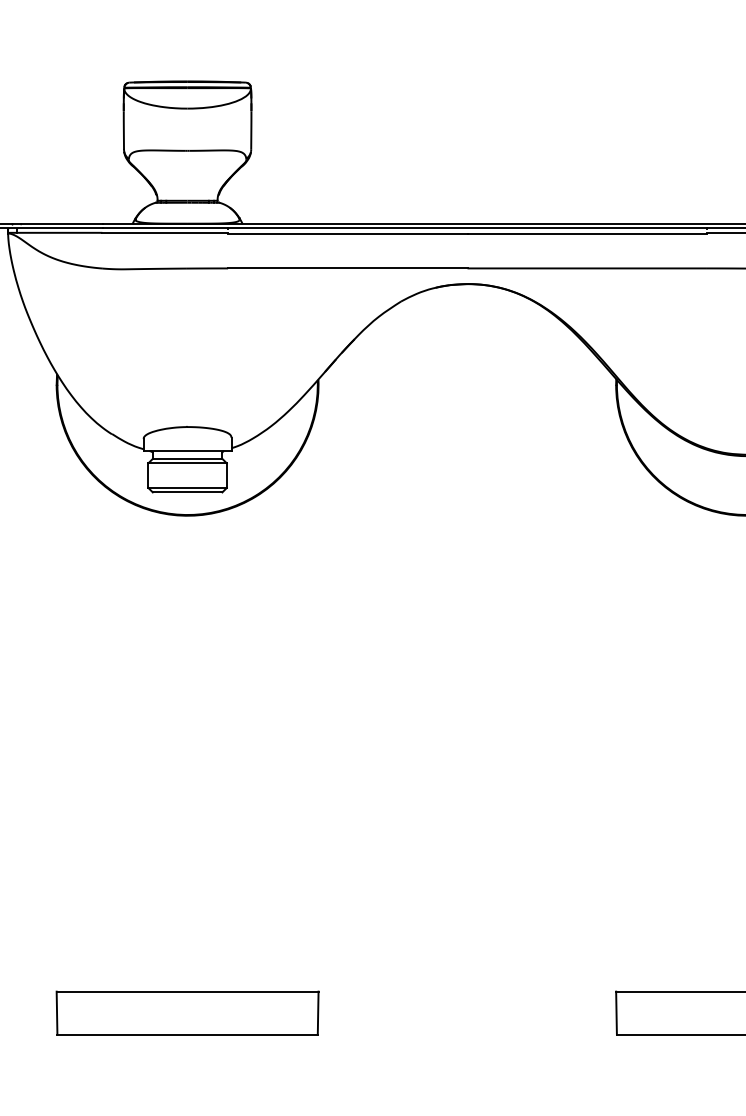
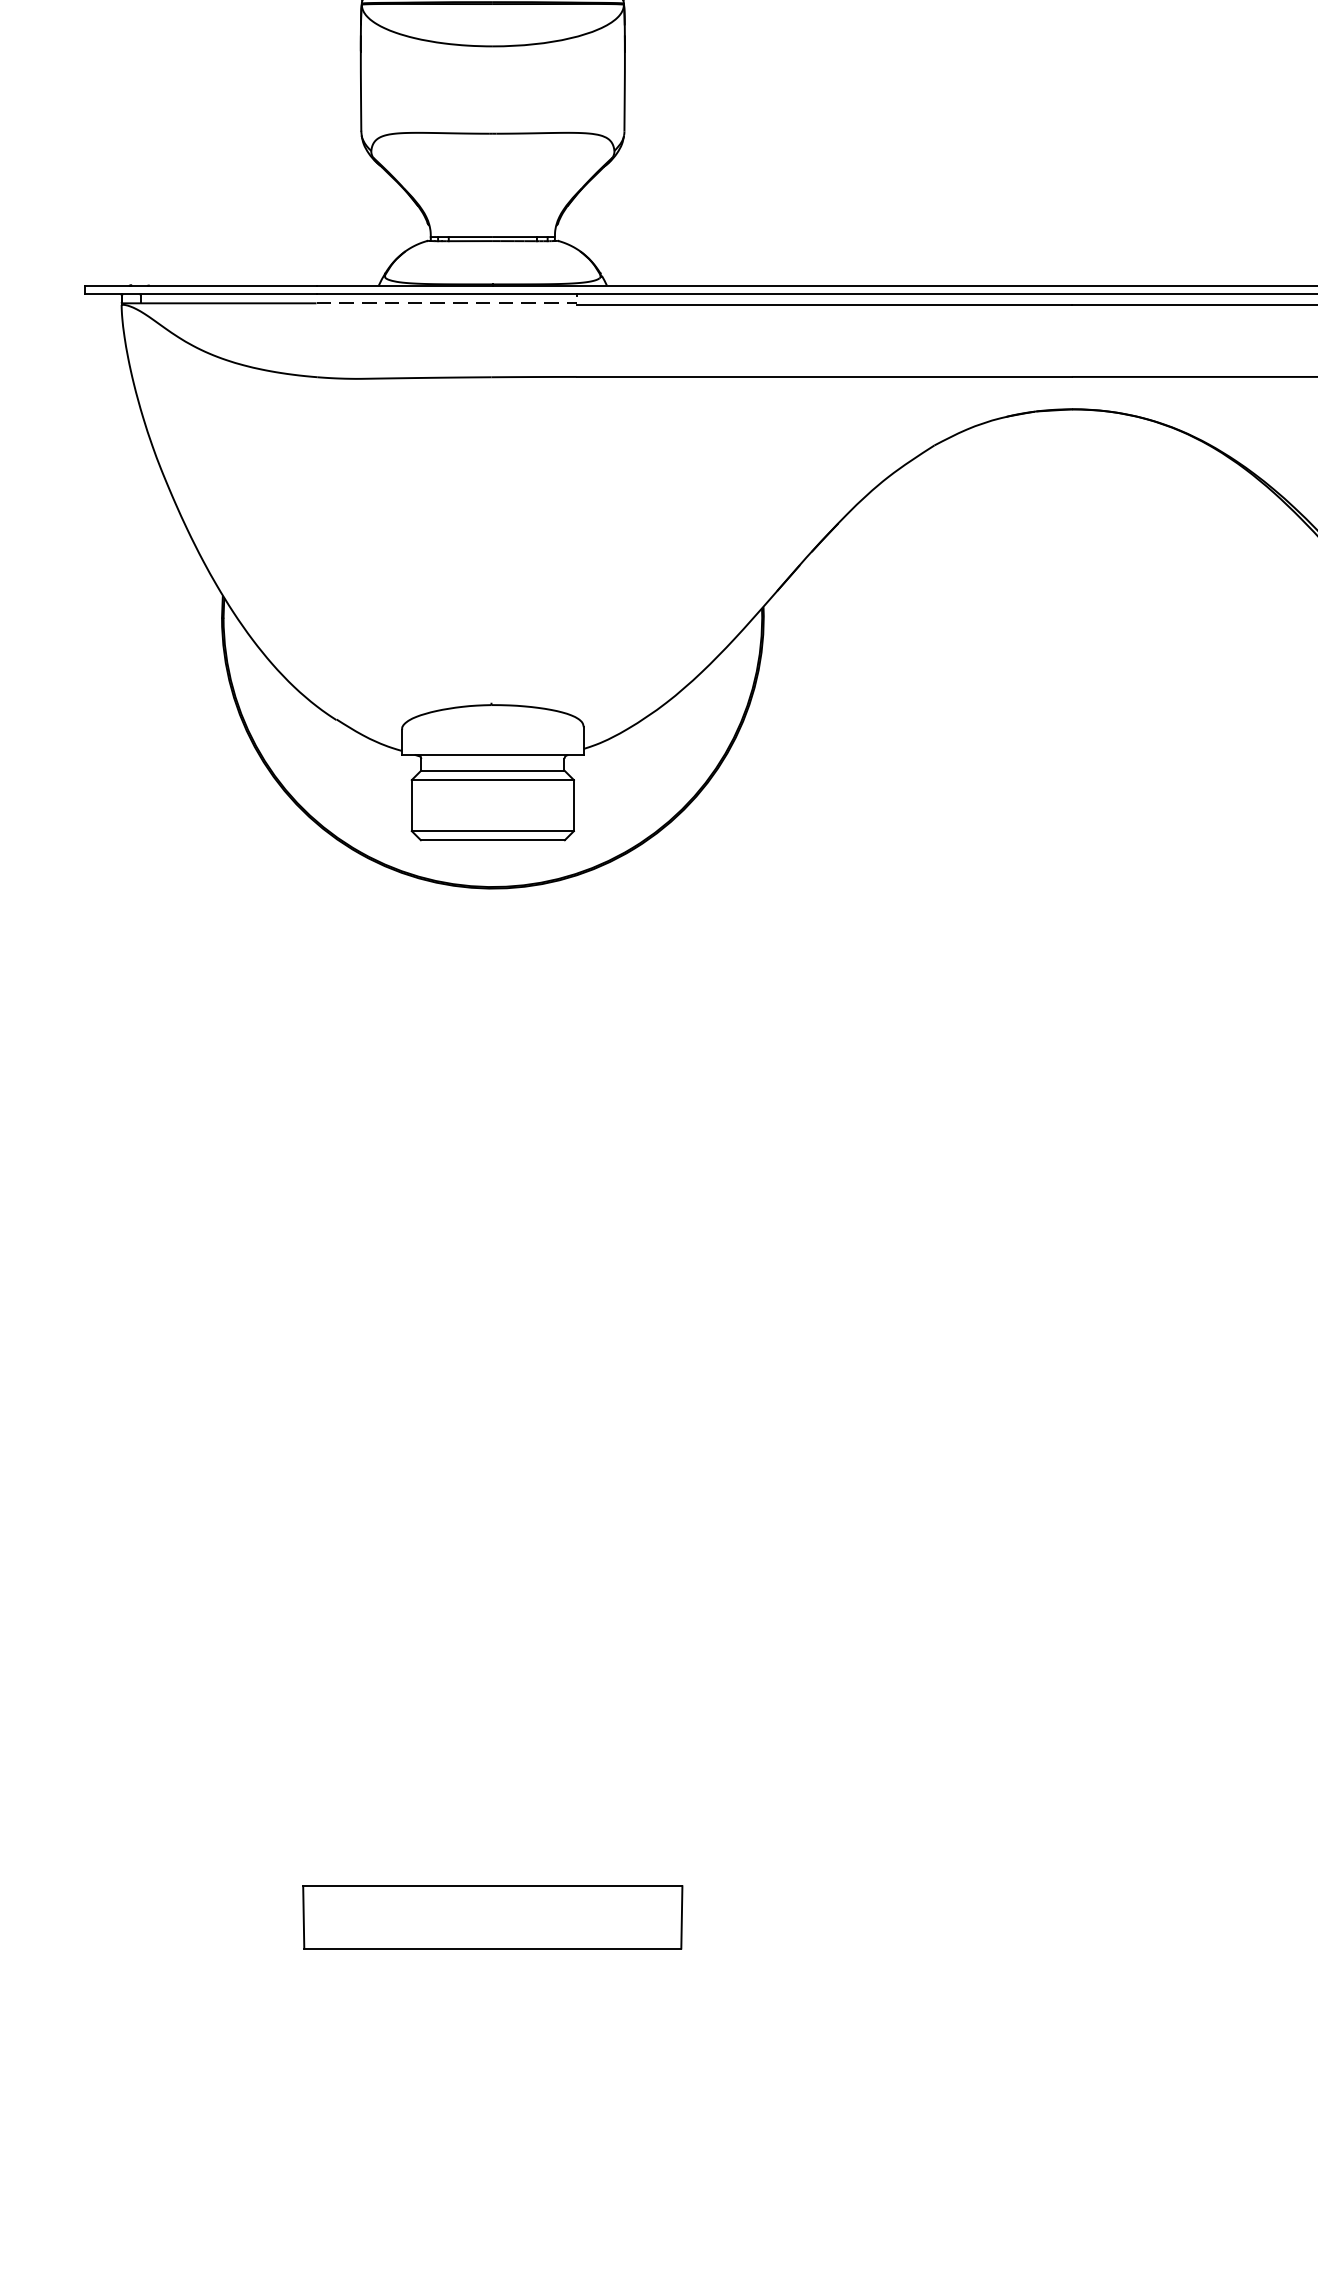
line: (165, 232) -> (447, 302), solid -> dashed
part: (187, 1012) -> (492, 1916), size x0.7

